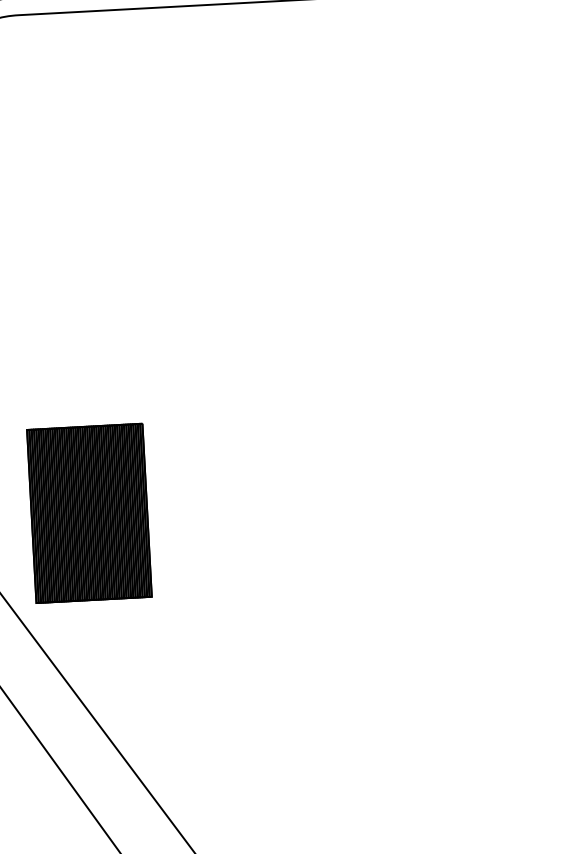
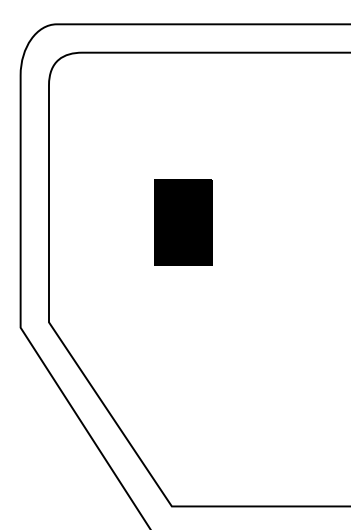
part: (89, 512) -> (183, 222), moved

